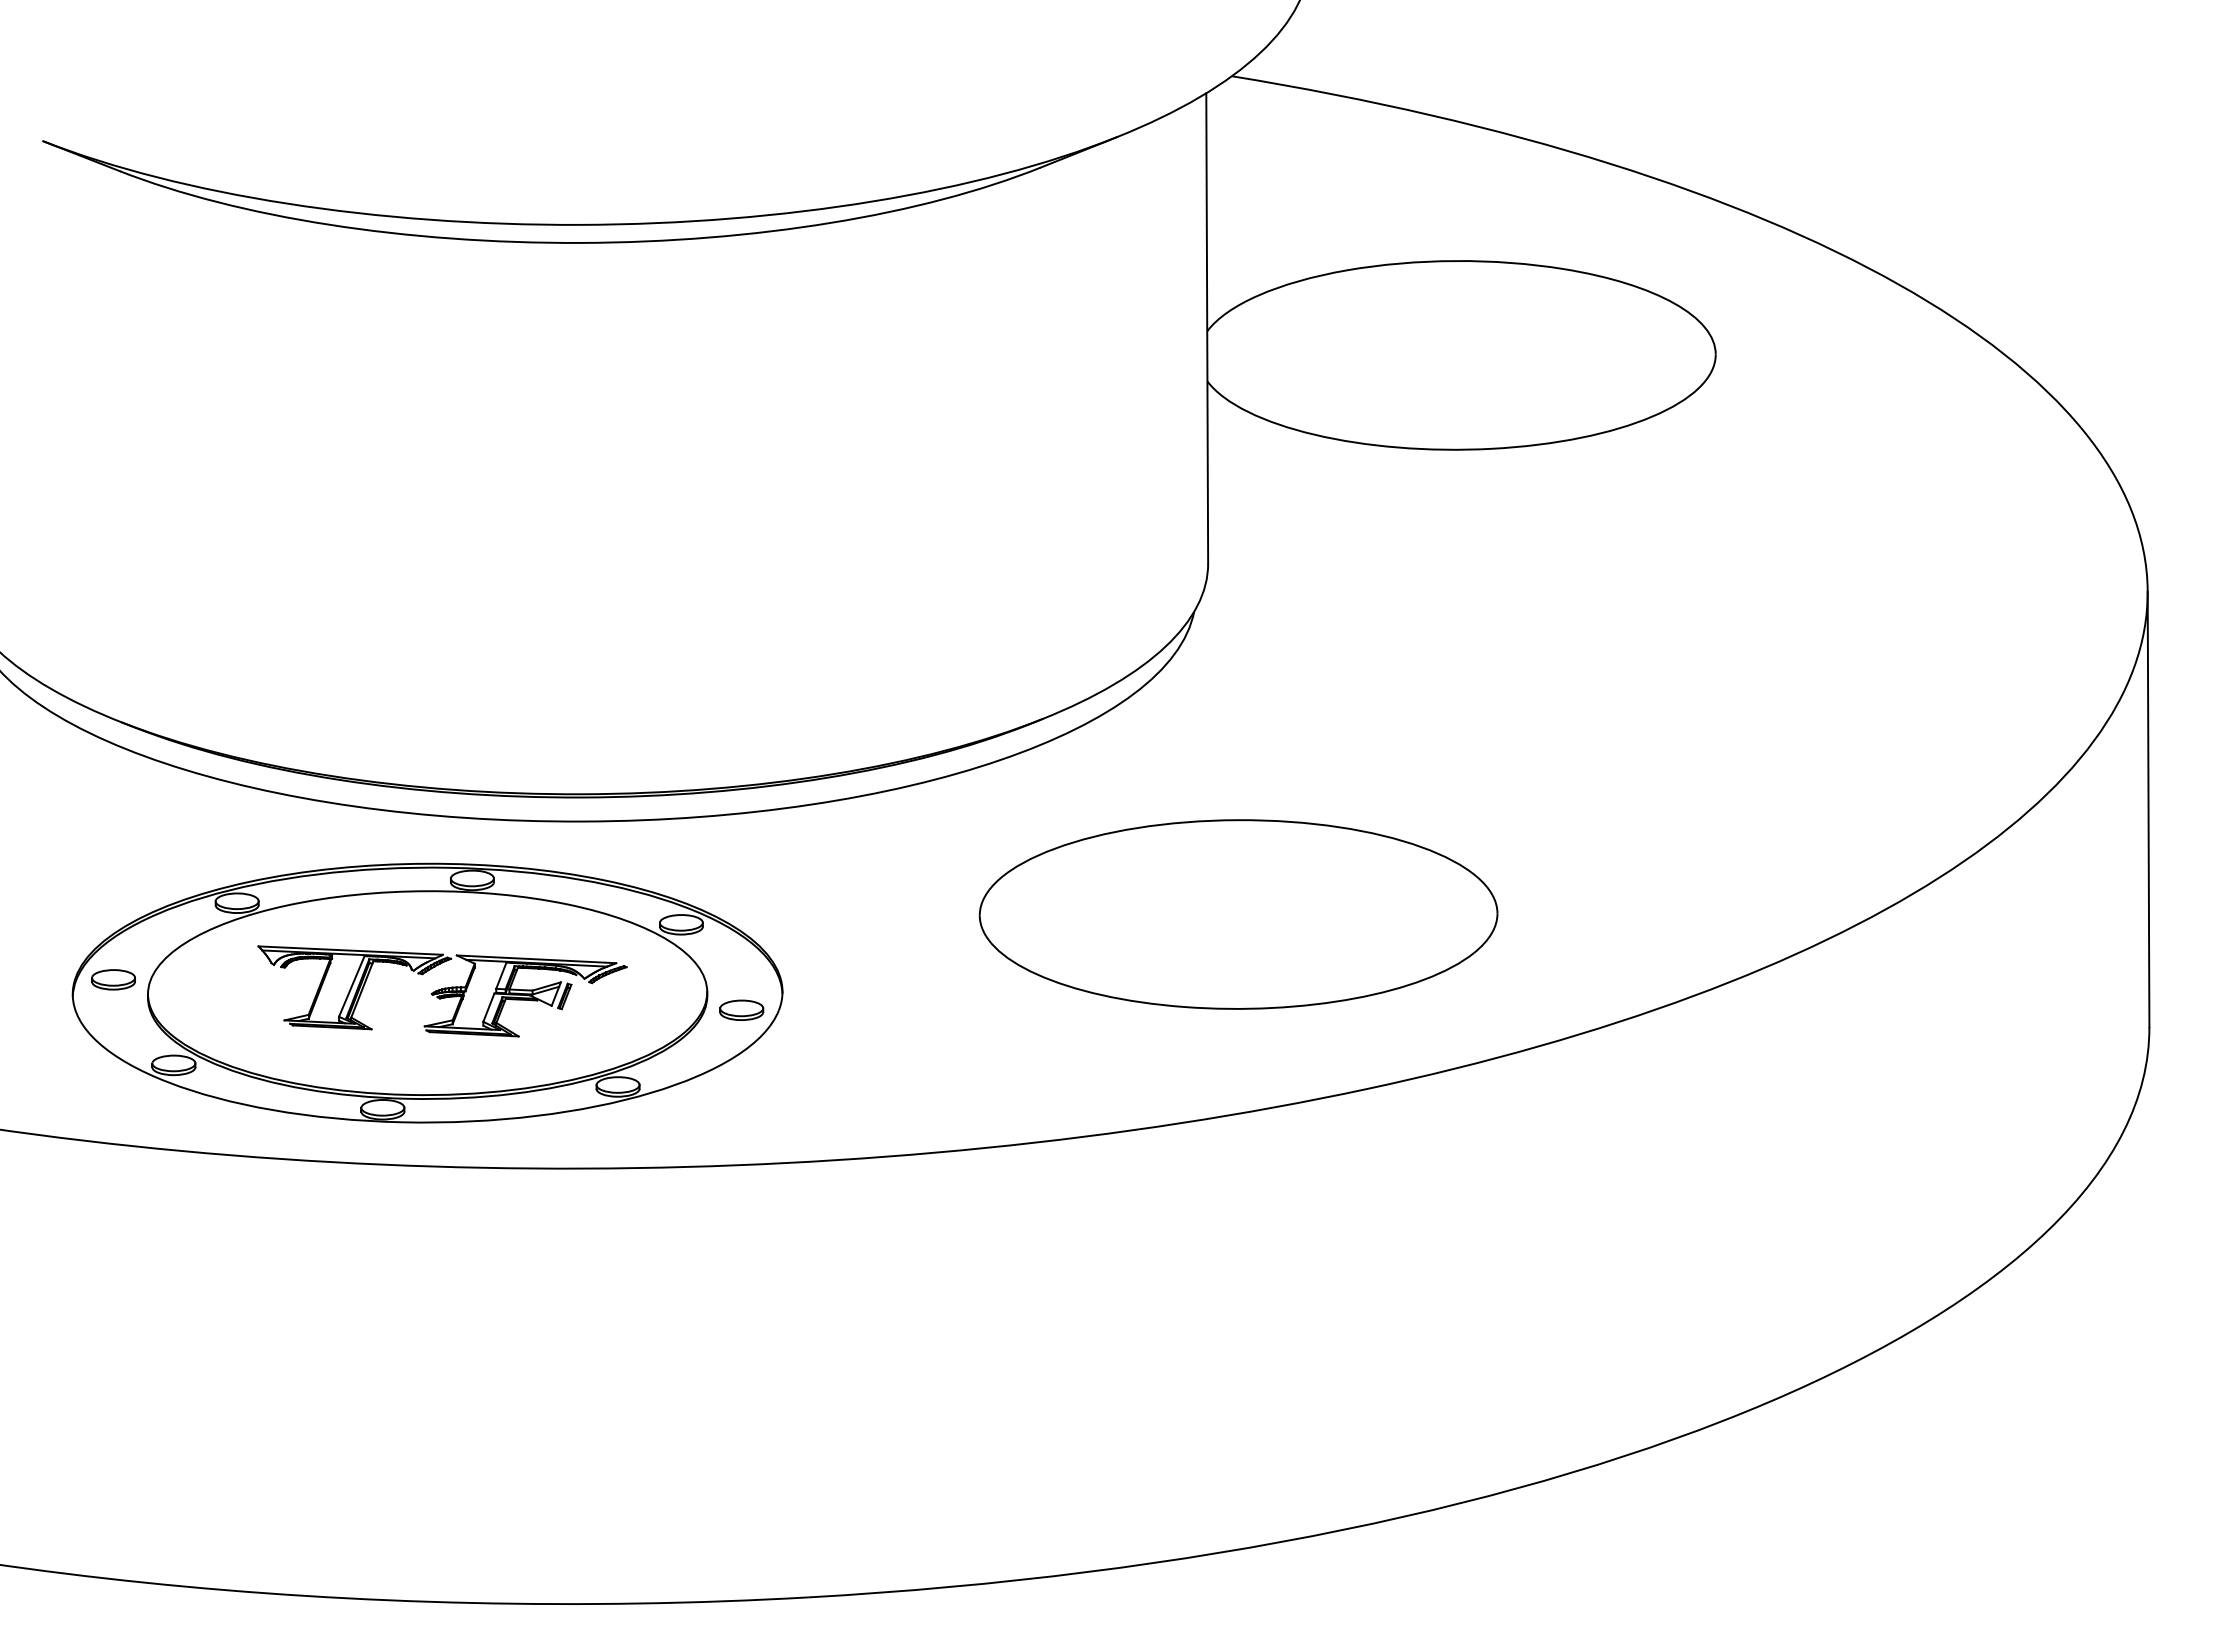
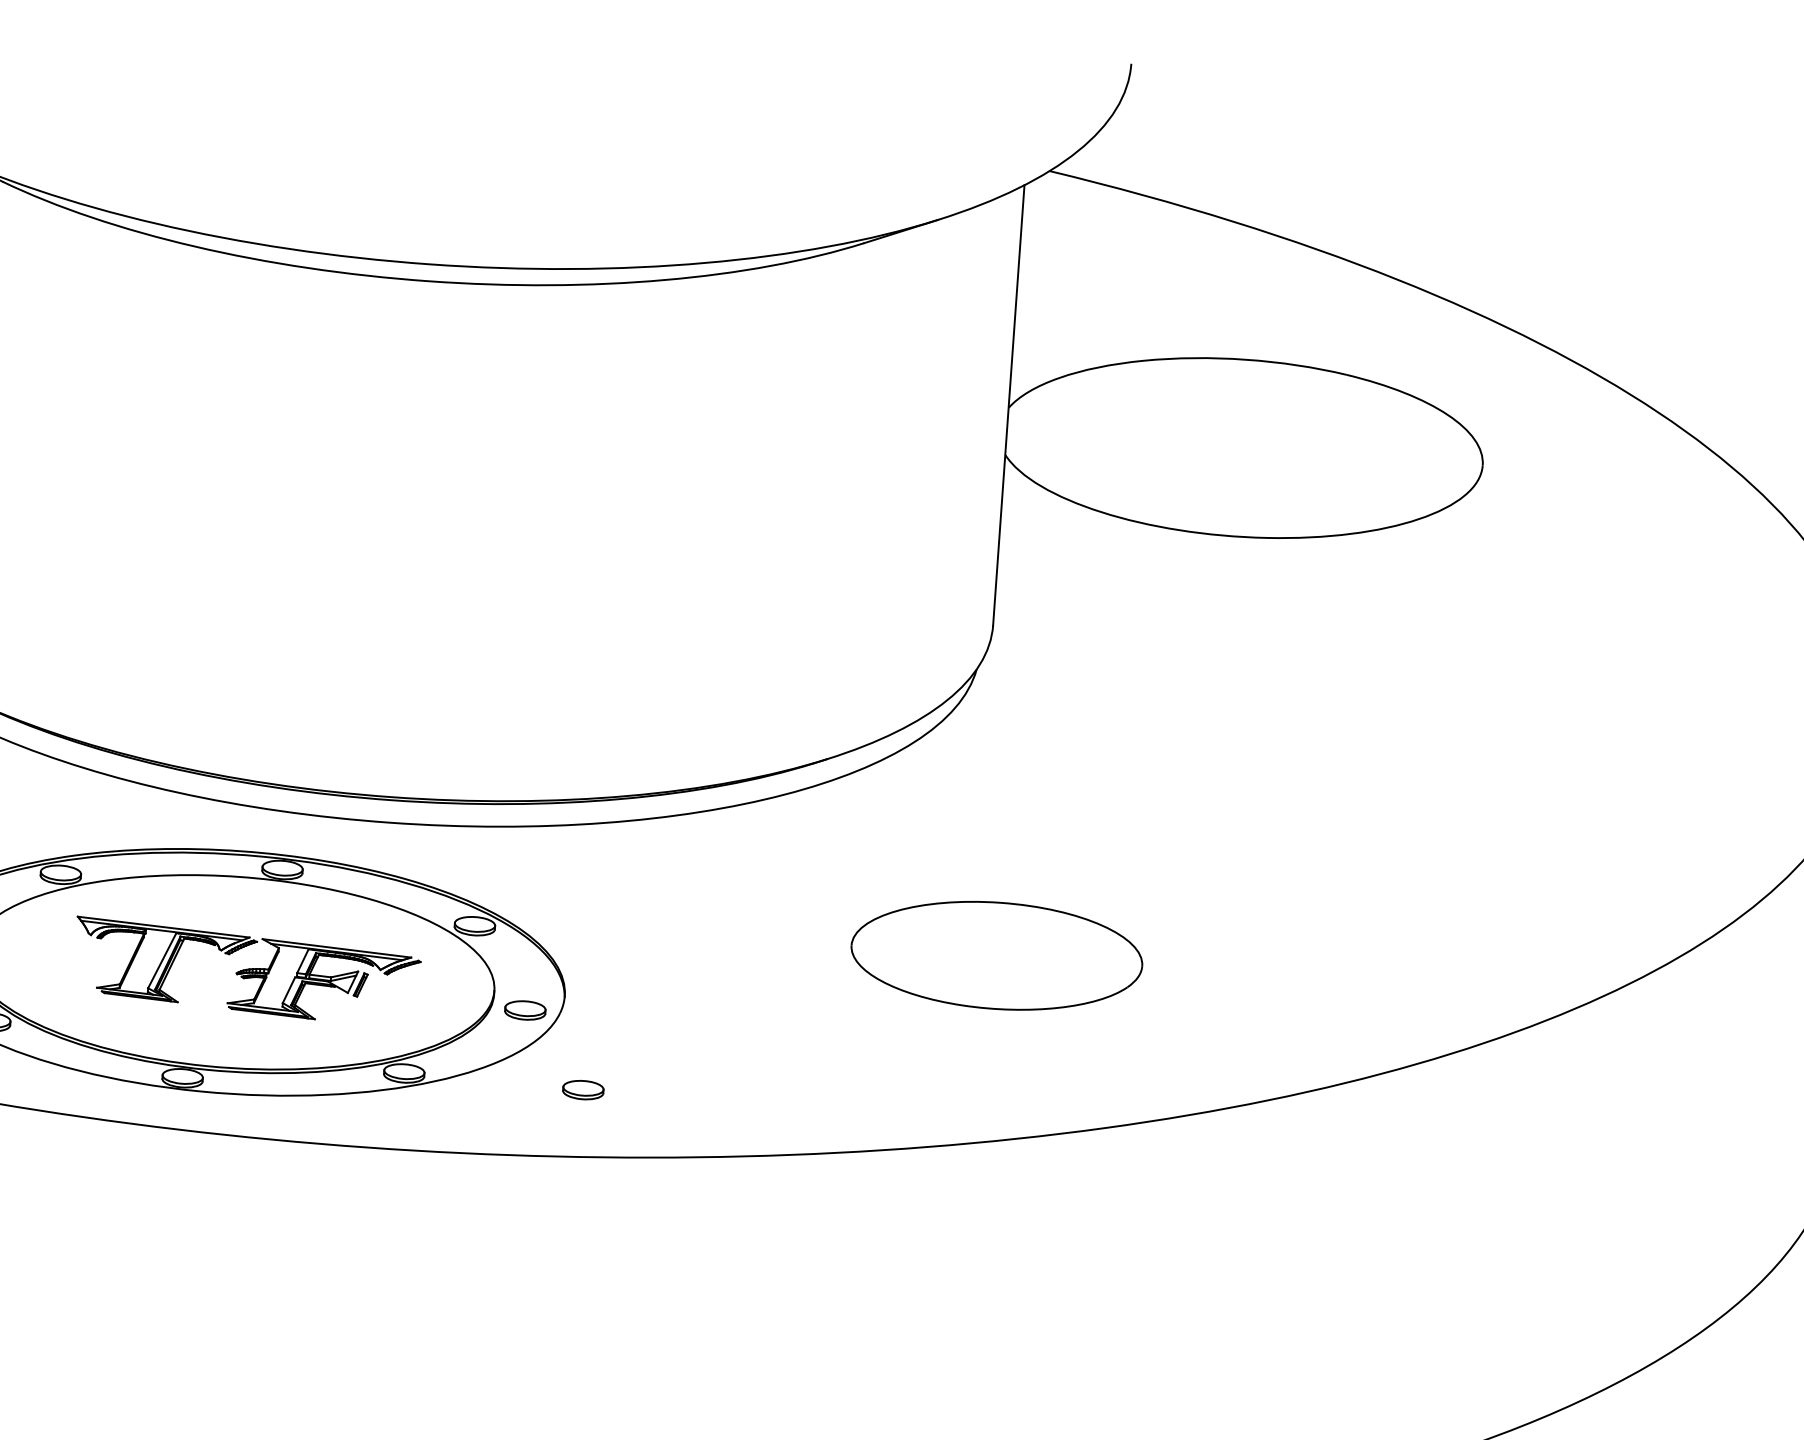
part: (1238, 914) -> (996, 955), size x0.6
part: (809, 1089) -> (583, 1089), added

